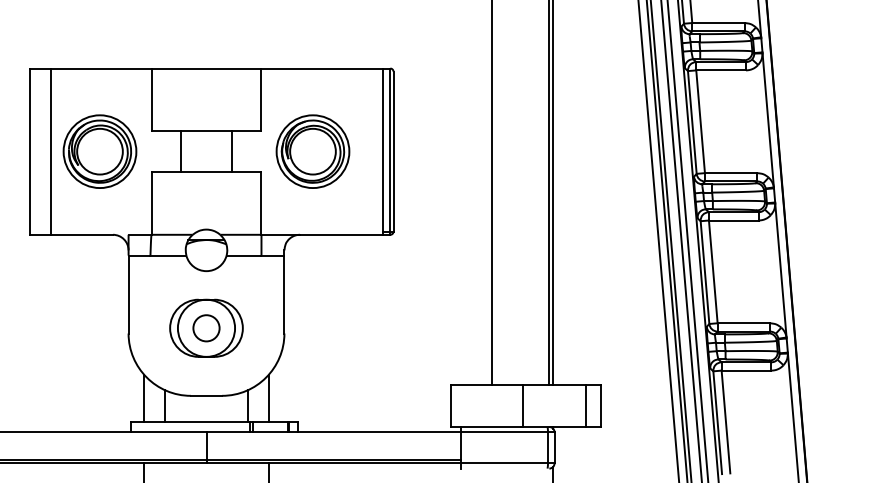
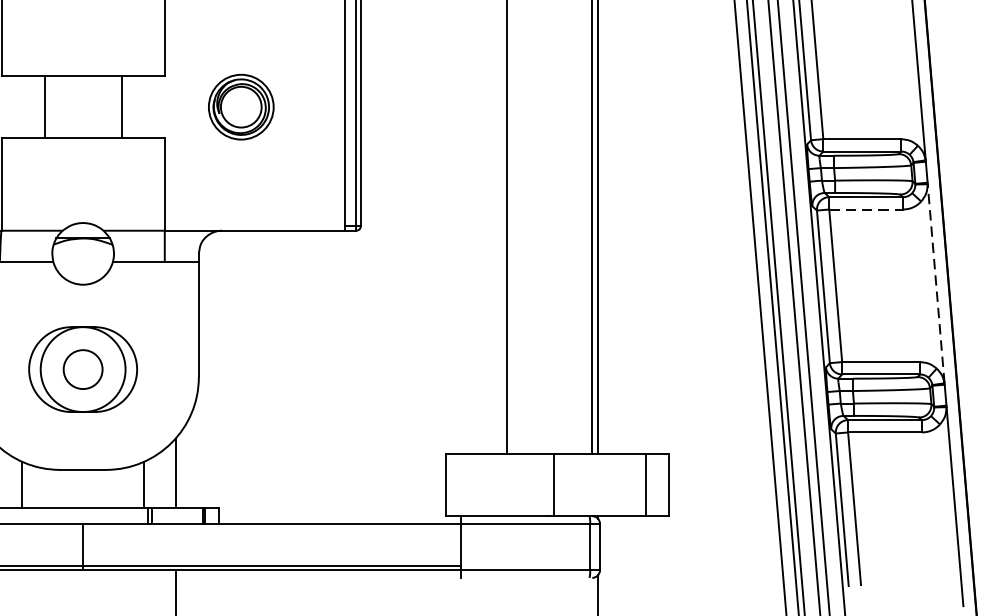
part: (312, 151) -> (240, 107), size x0.6
line: (733, 220) -> (865, 209), solid -> dashed
line: (780, 270) -> (935, 283), solid -> dashed

